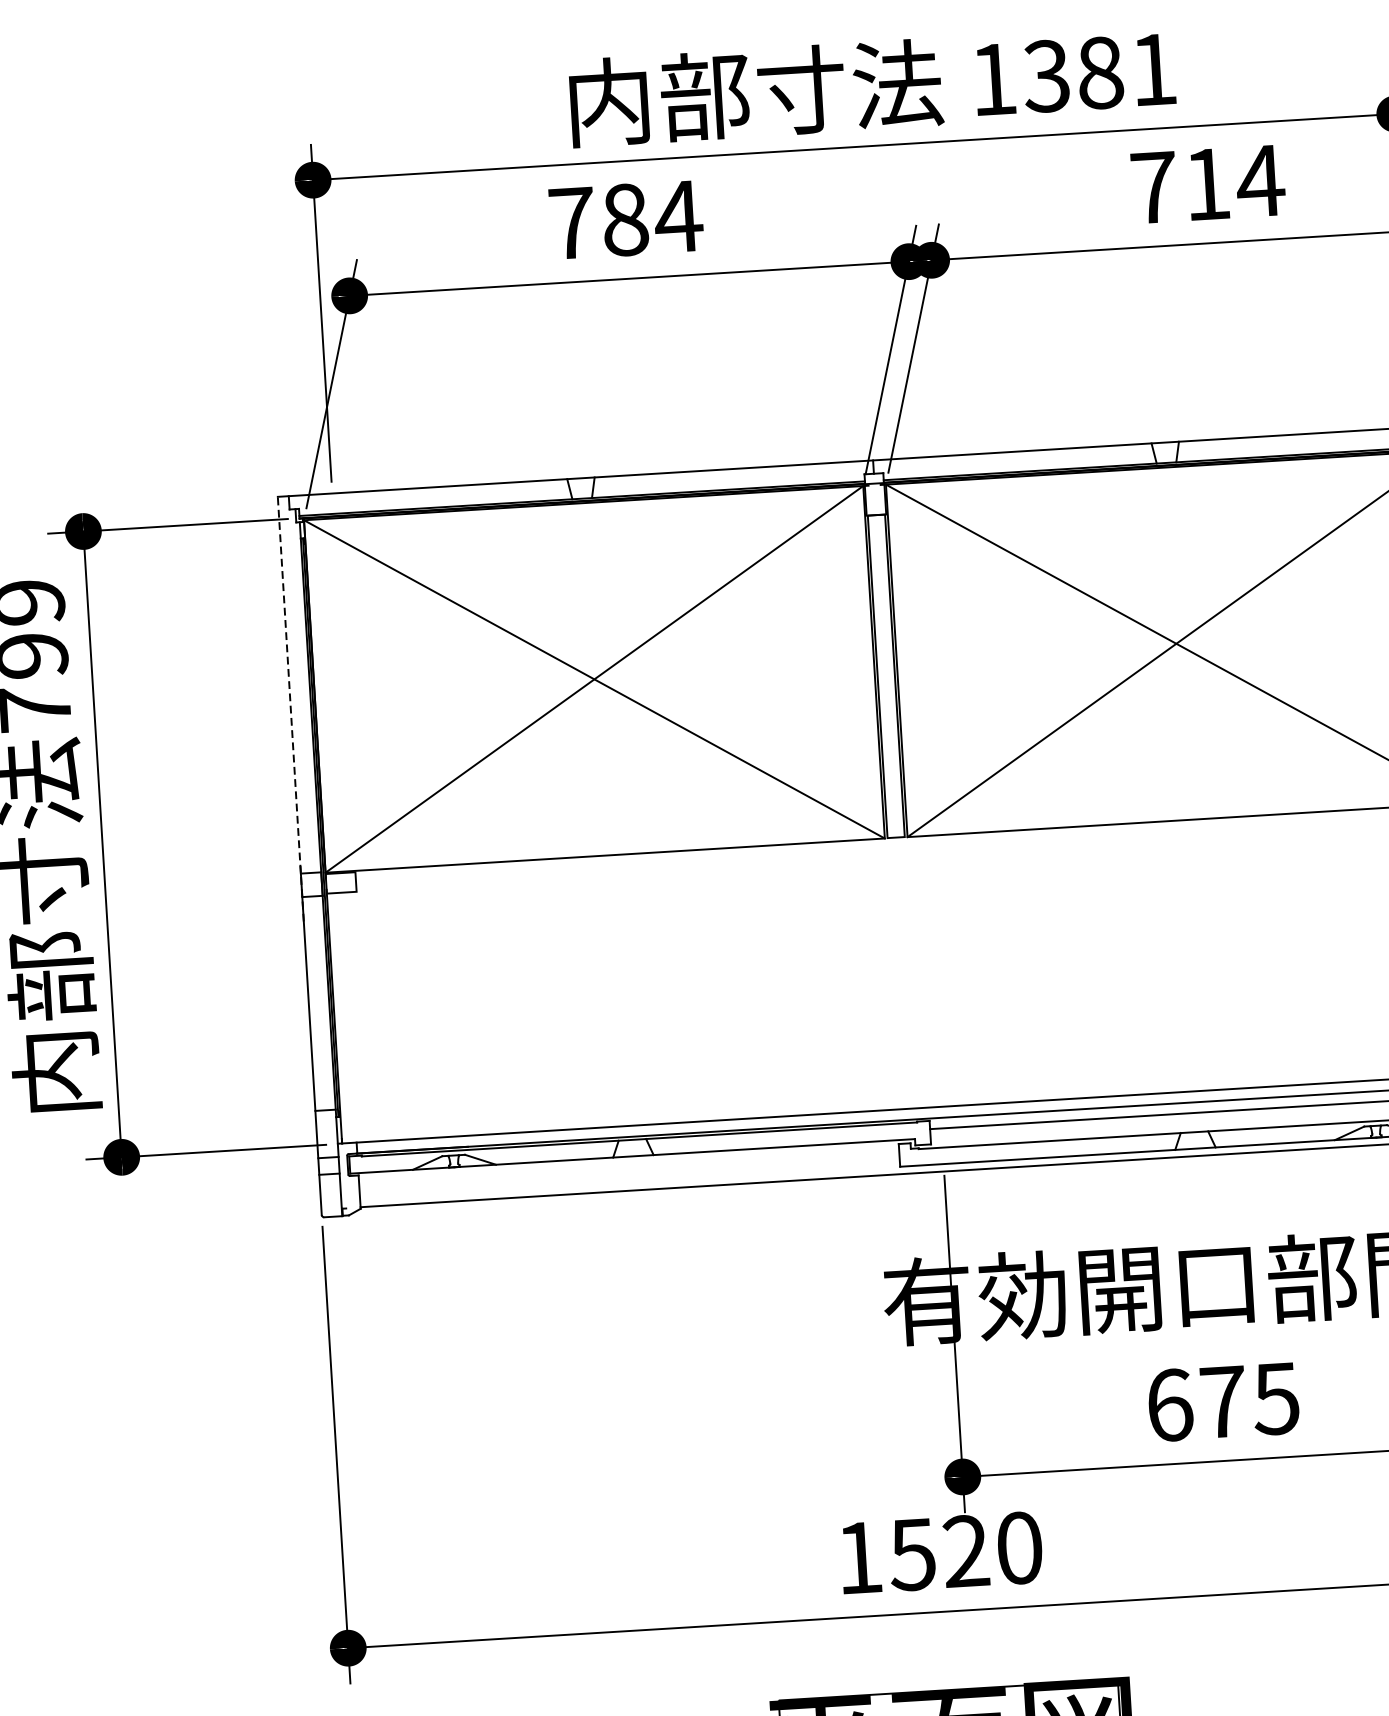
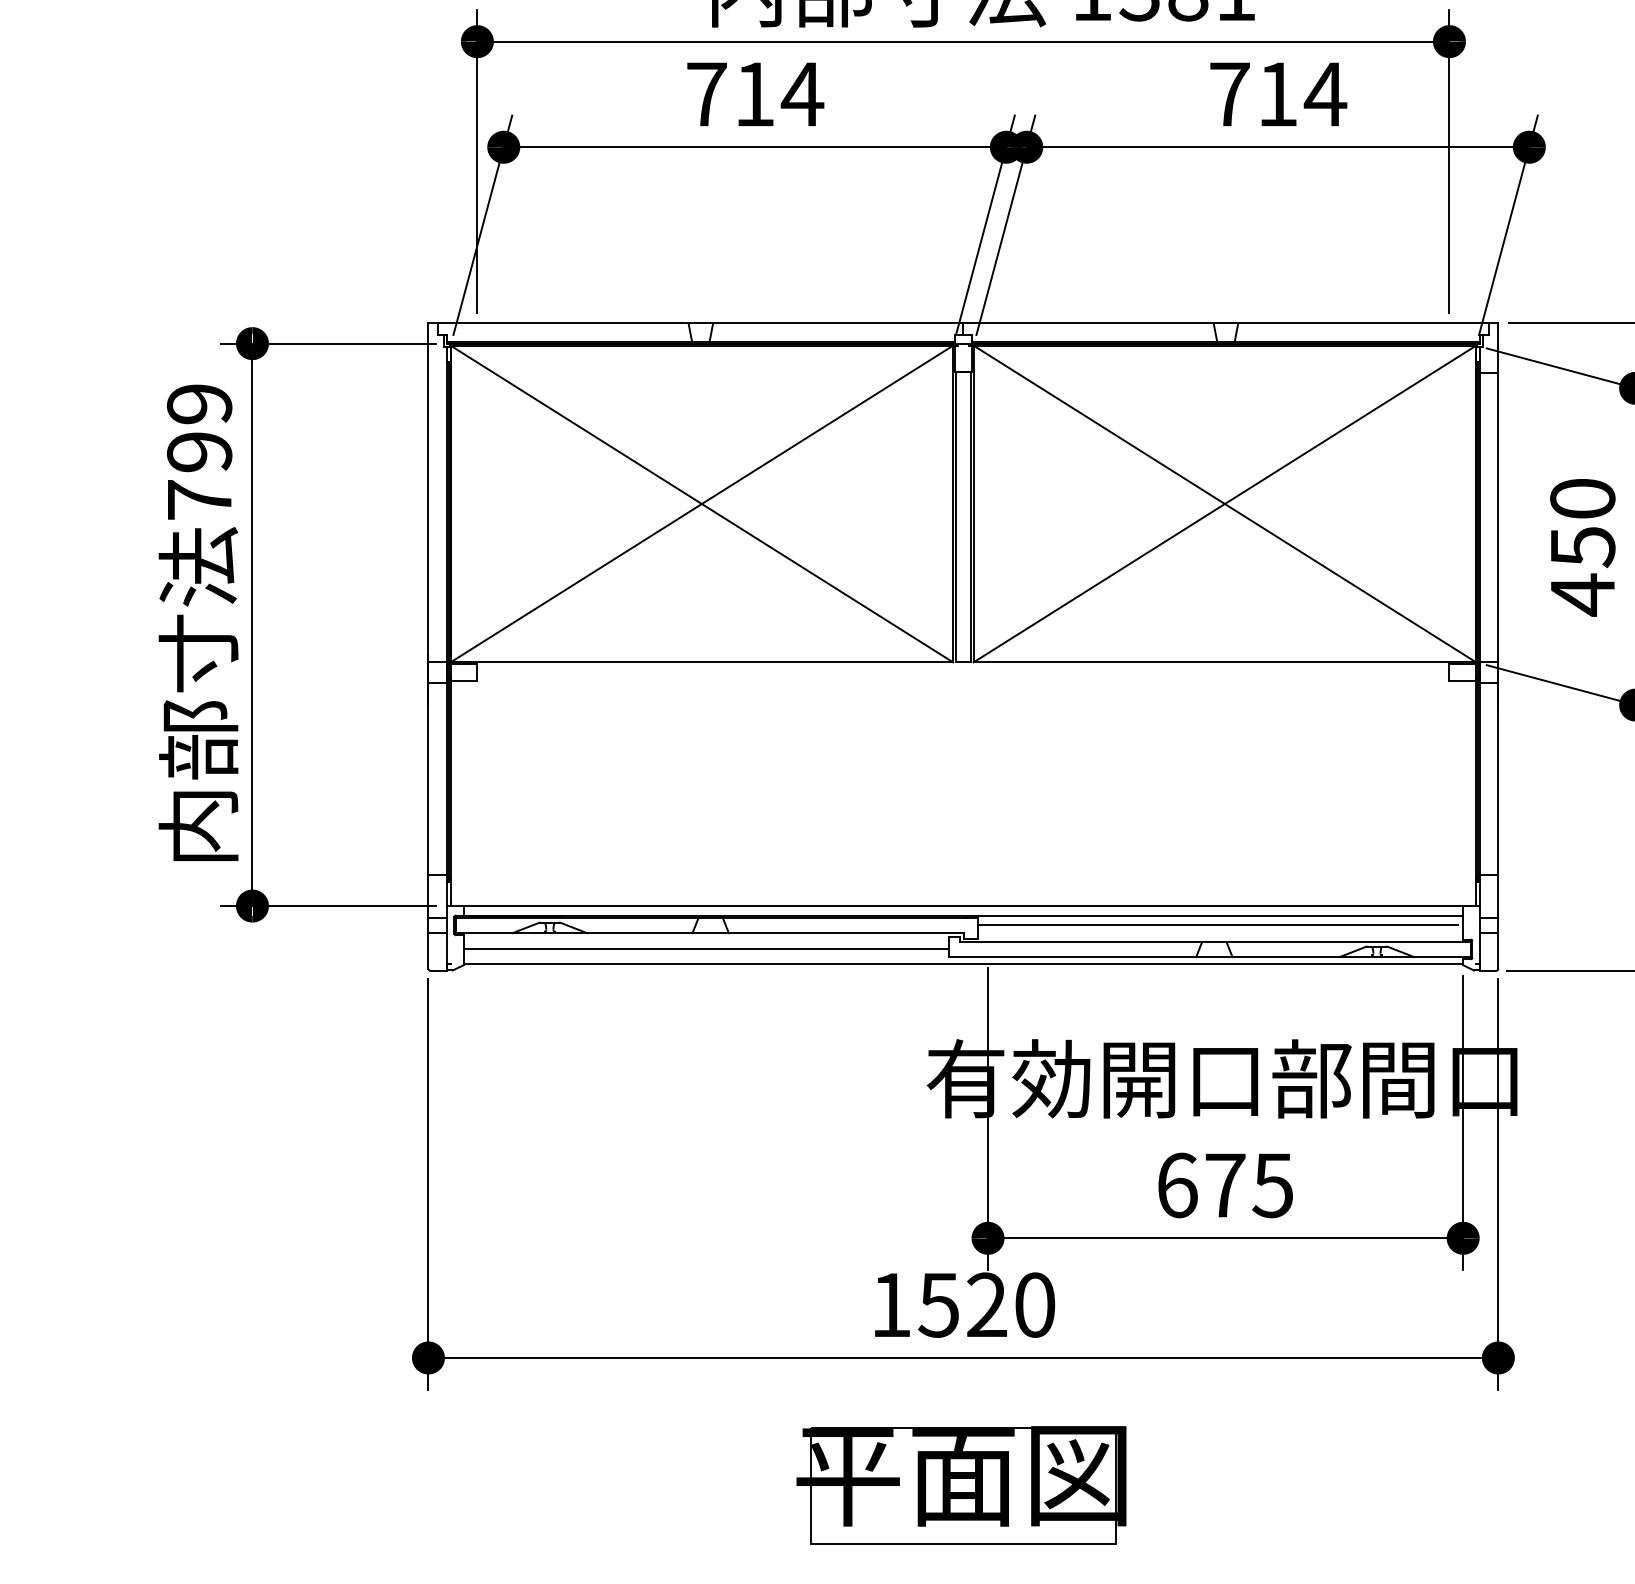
text: (625, 220) -> (754, 94), 784 -> 714
line: (290, 709) -> (428, 514), dashed -> solid
line: (628, 1174) -> (705, 949), added

